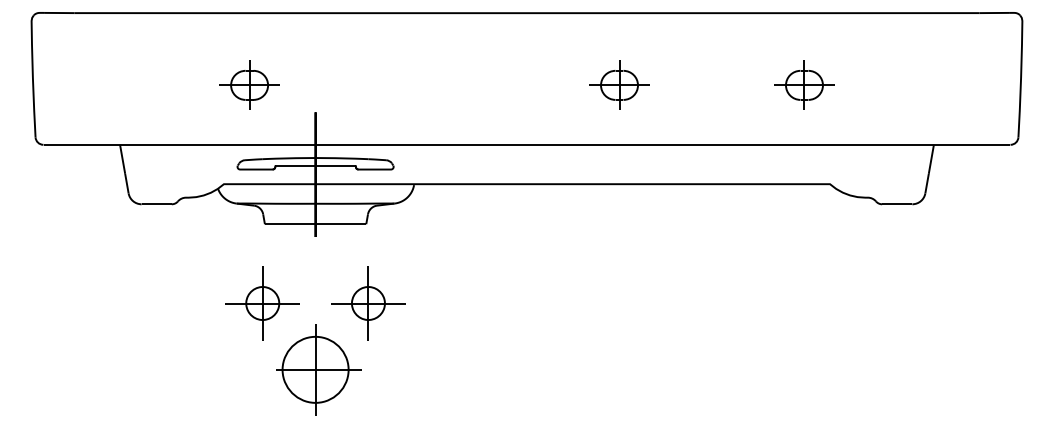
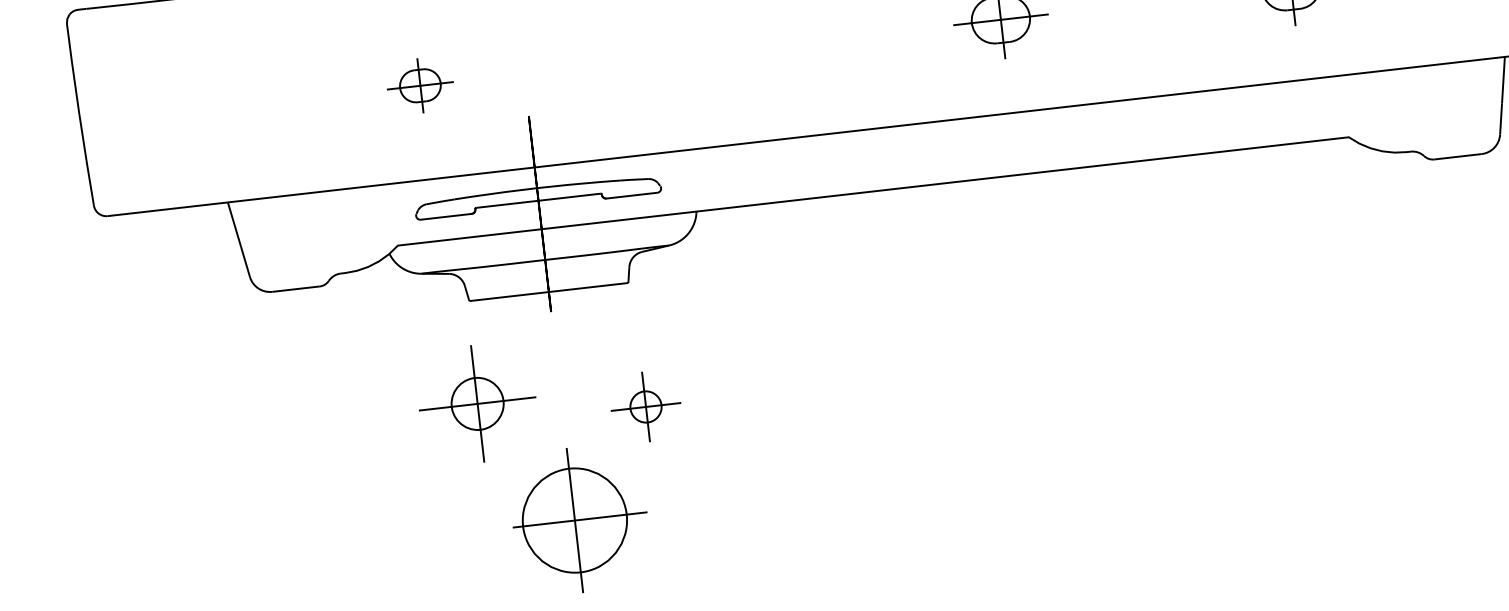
part: (249, 84) -> (420, 84), size x0.7
part: (262, 303) -> (477, 403), moved
part: (368, 303) -> (646, 406), size x0.6

